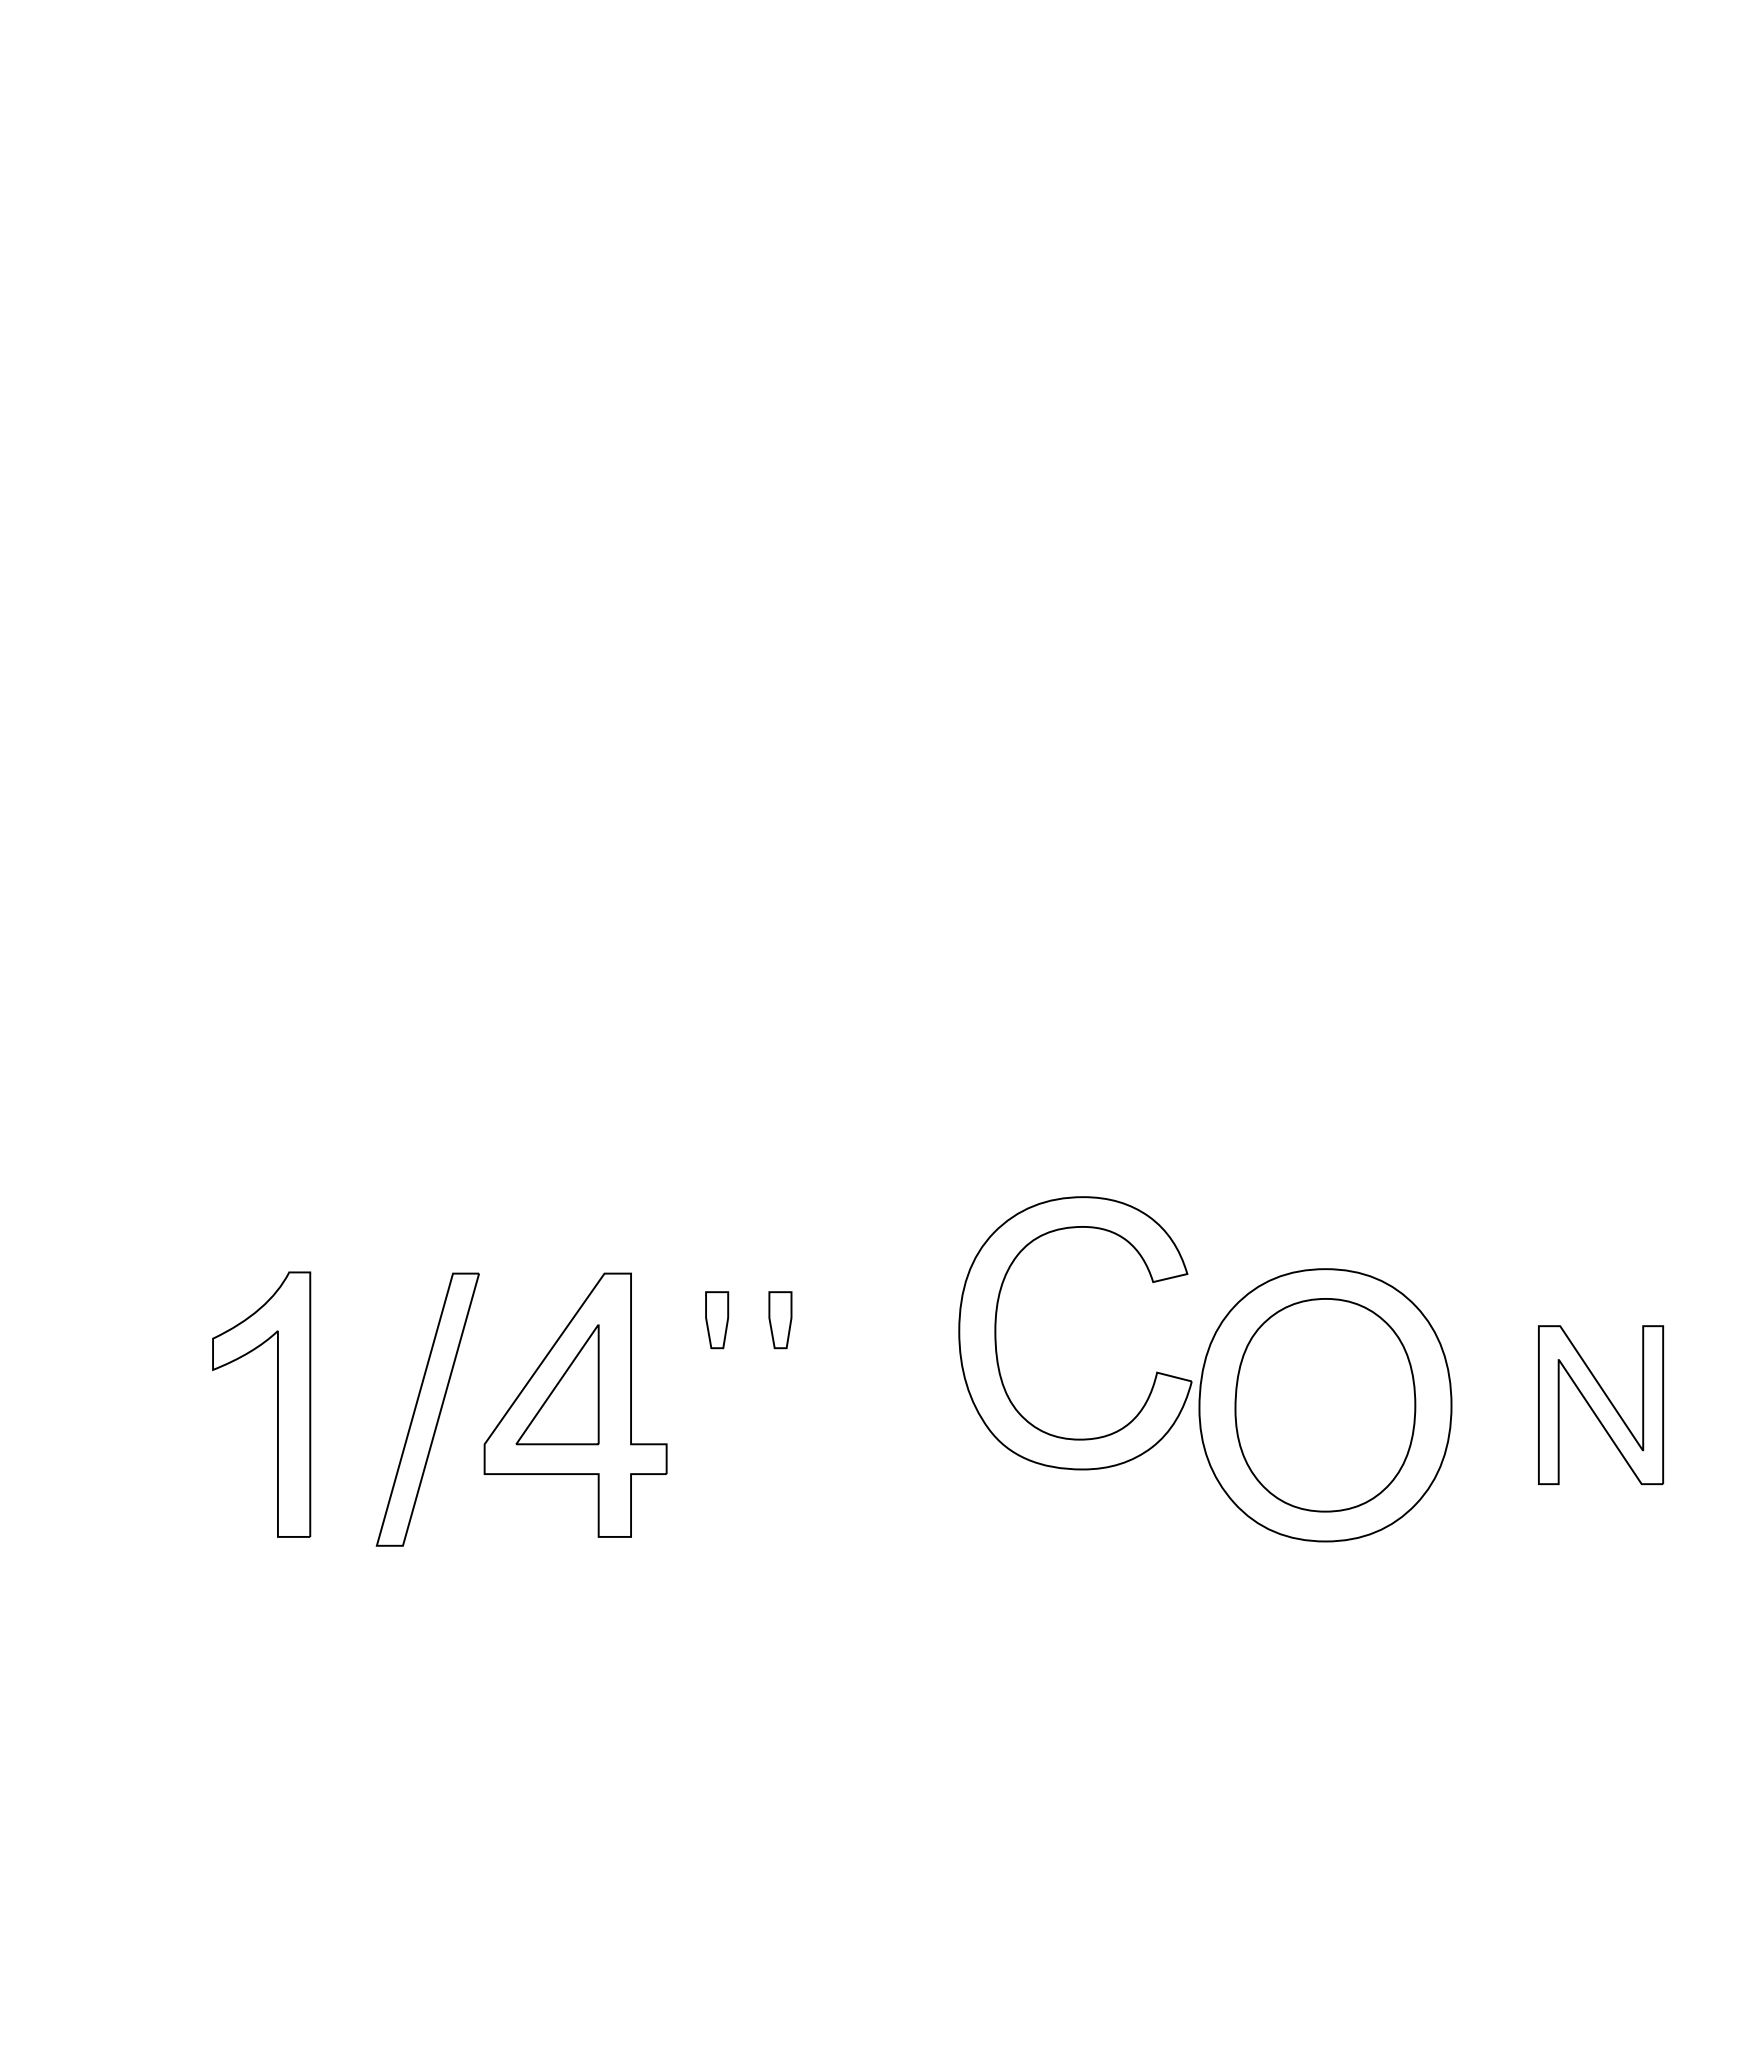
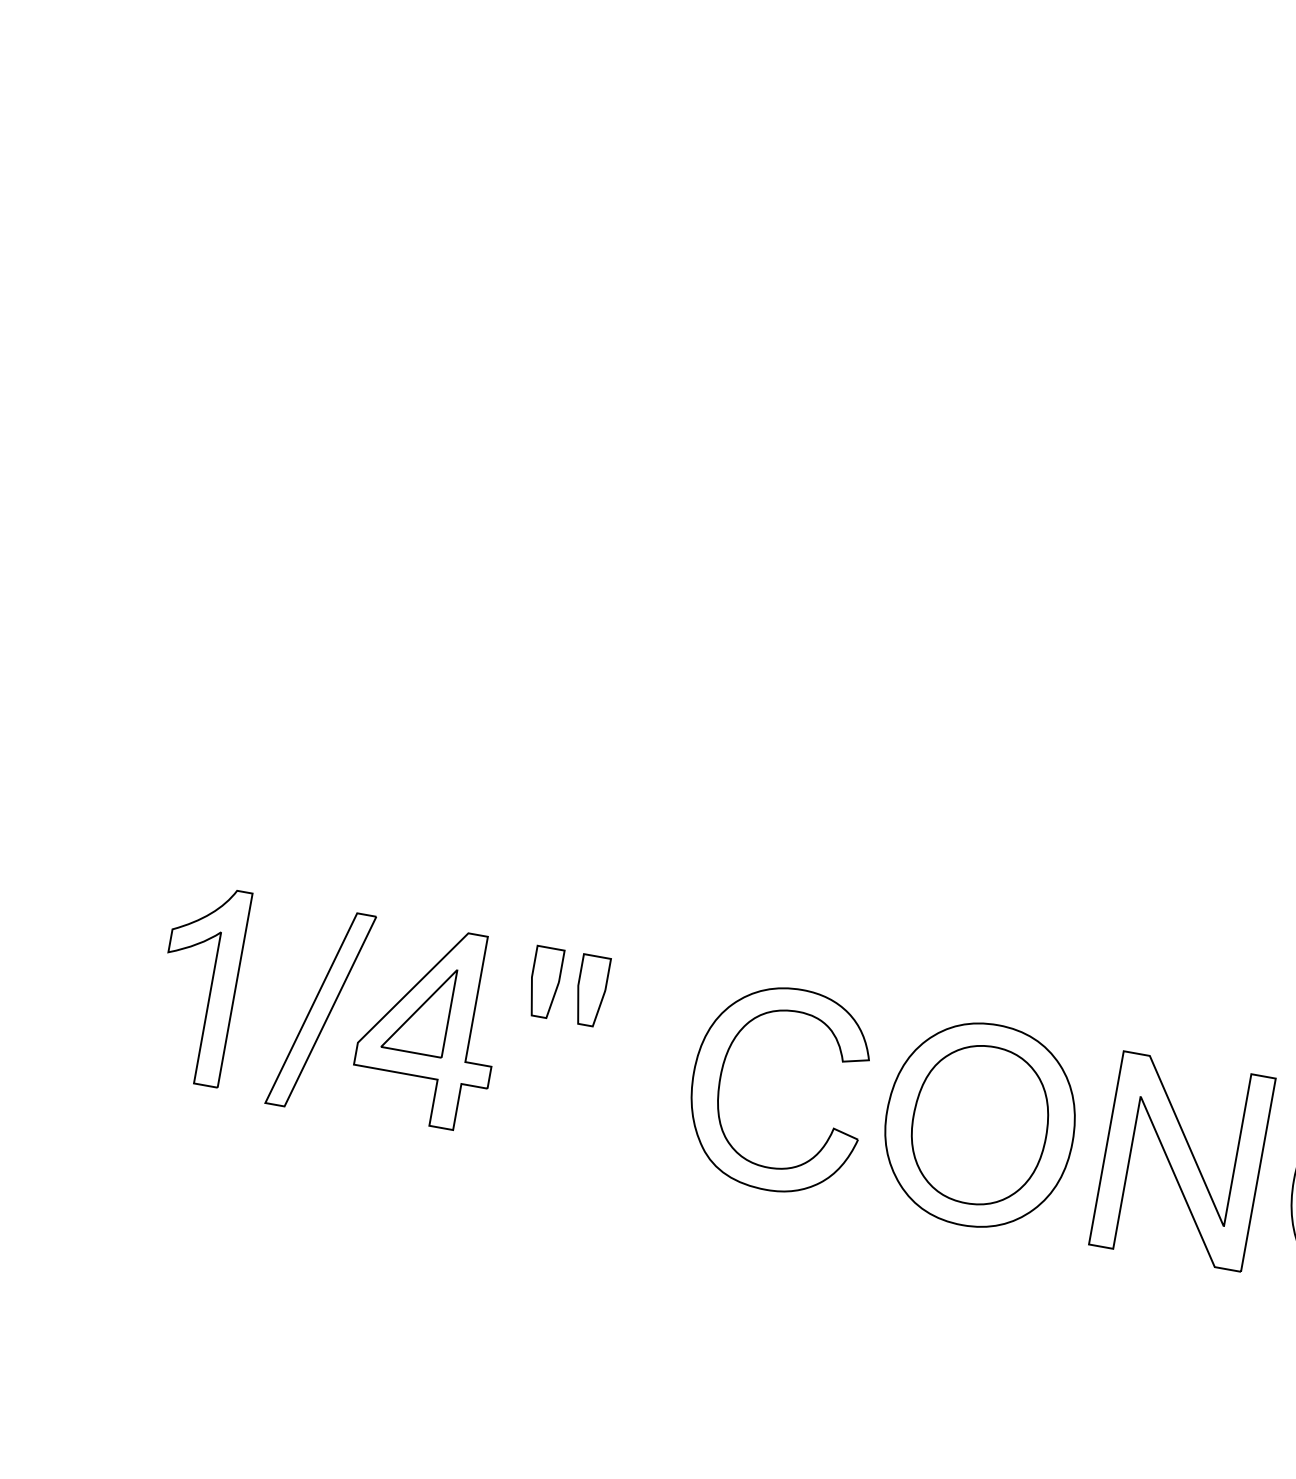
part: (716, 1319) -> (544, 981), size x1.67
part: (780, 1319) -> (591, 990), size x1.67
part: (996, 1333) -> (721, 1078), moved
part: (1600, 1404) -> (1182, 1160), size x1.67

